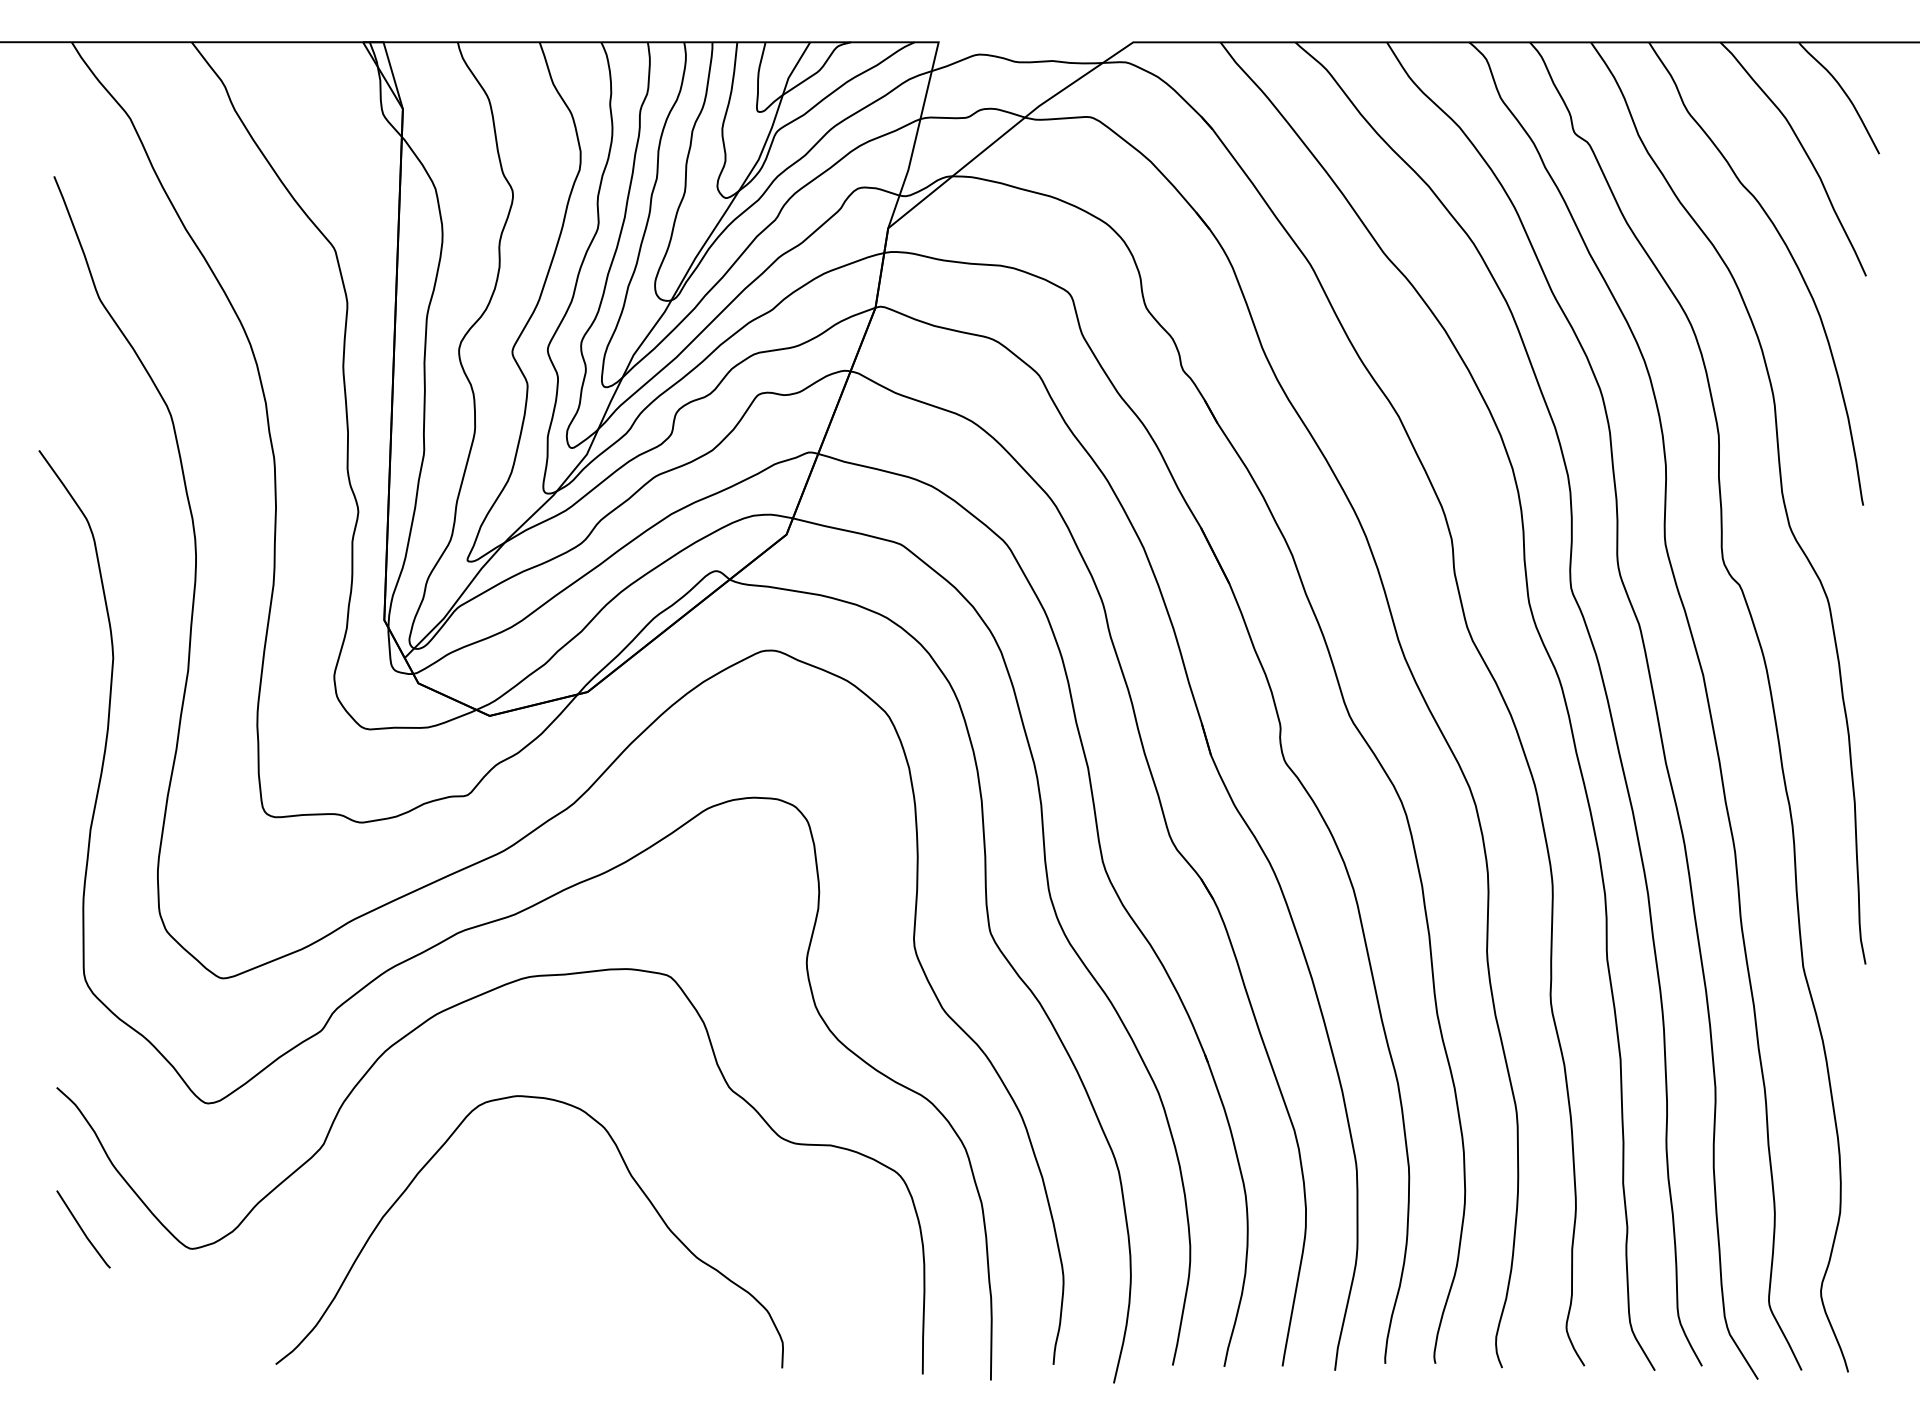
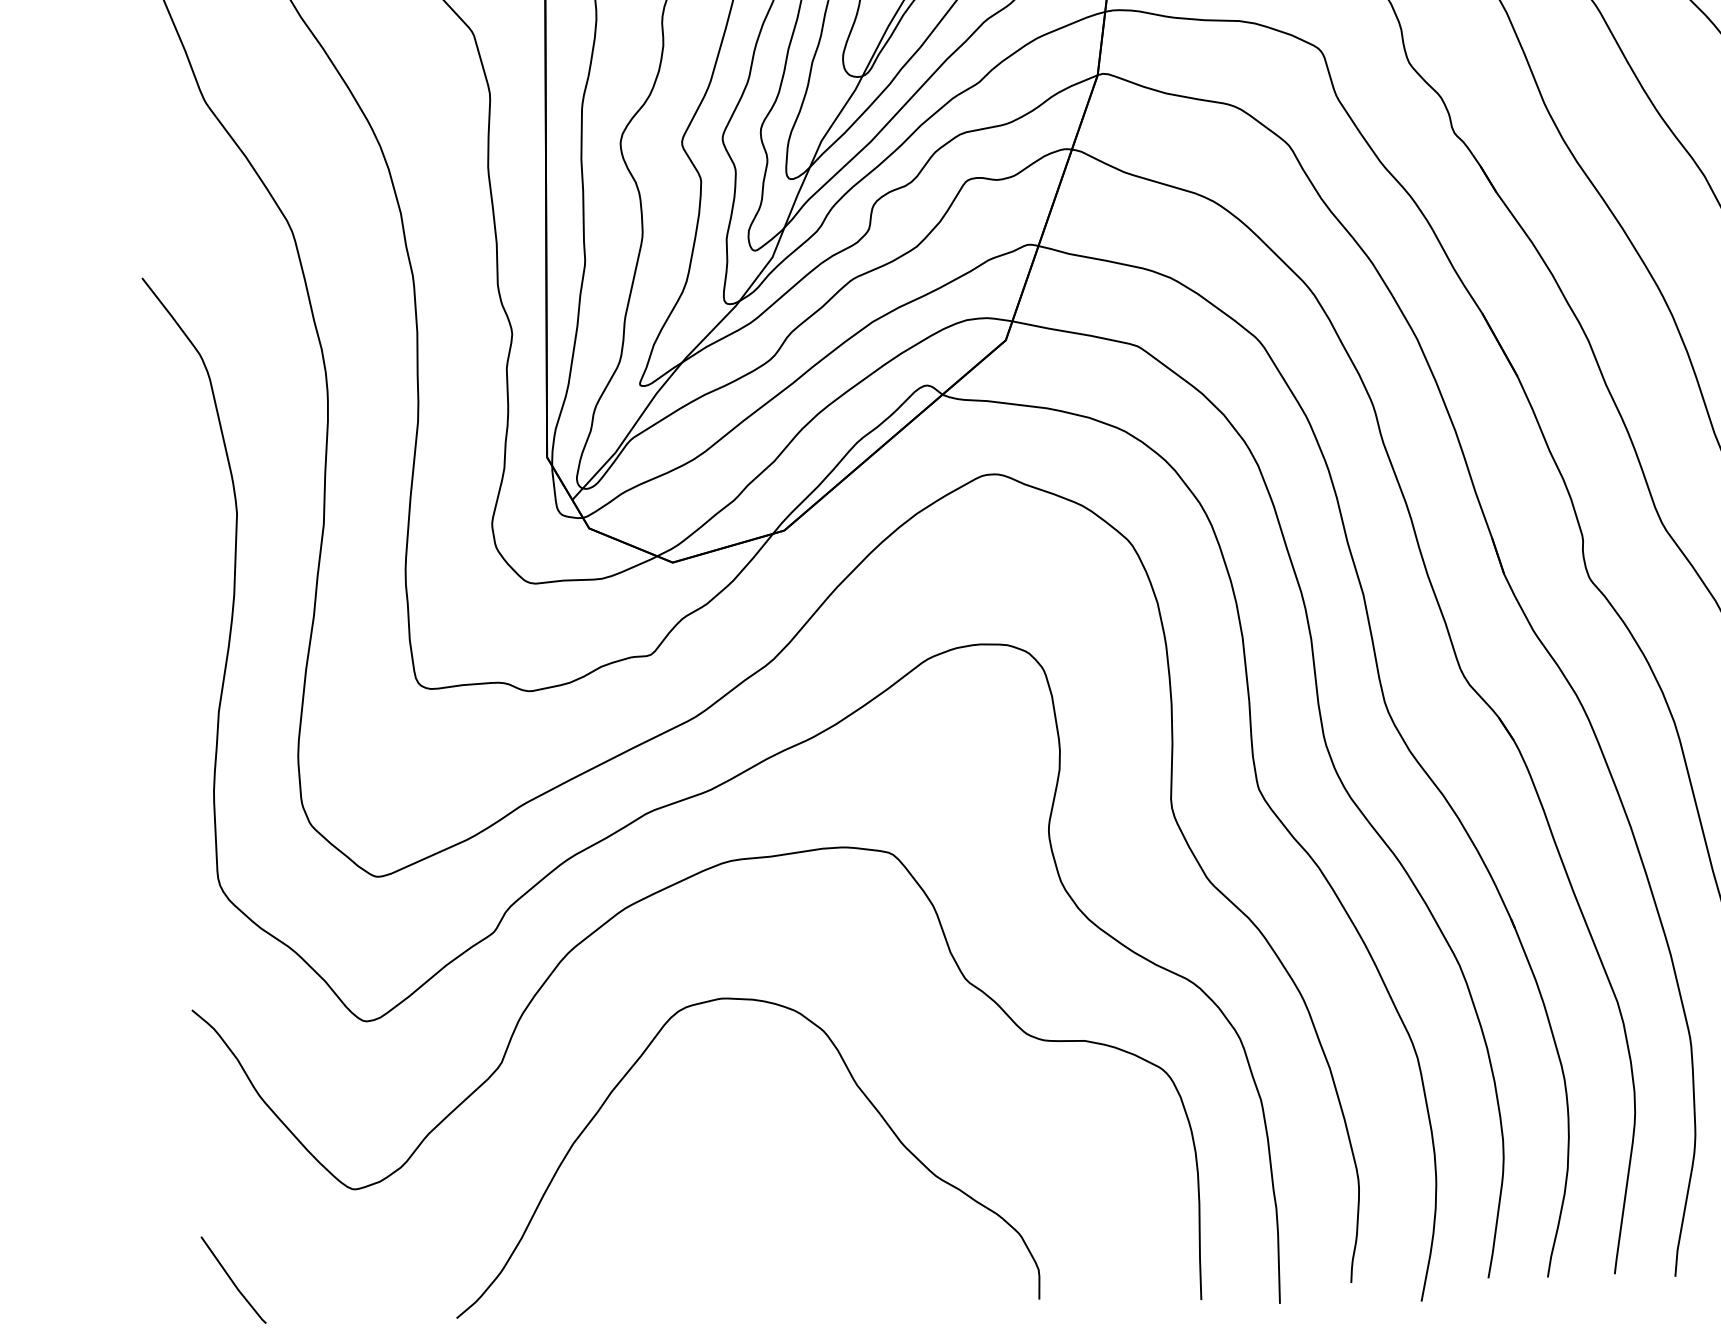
line: (82, 1229) -> (232, 1280), moved

